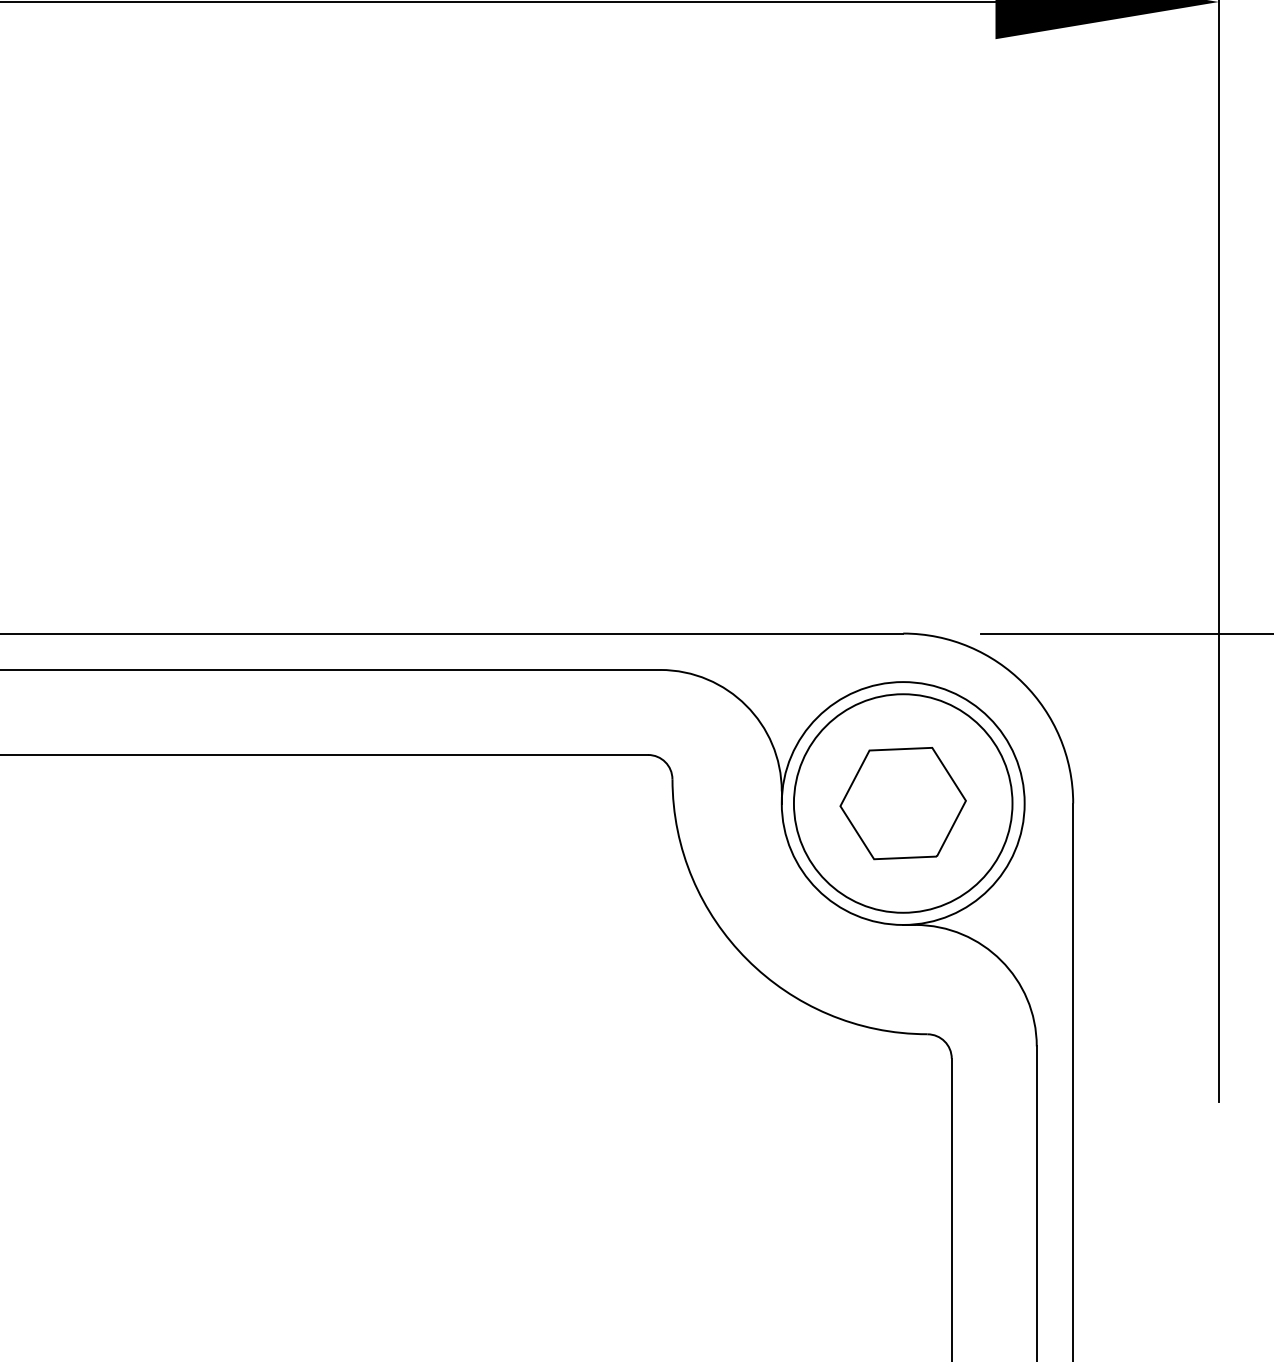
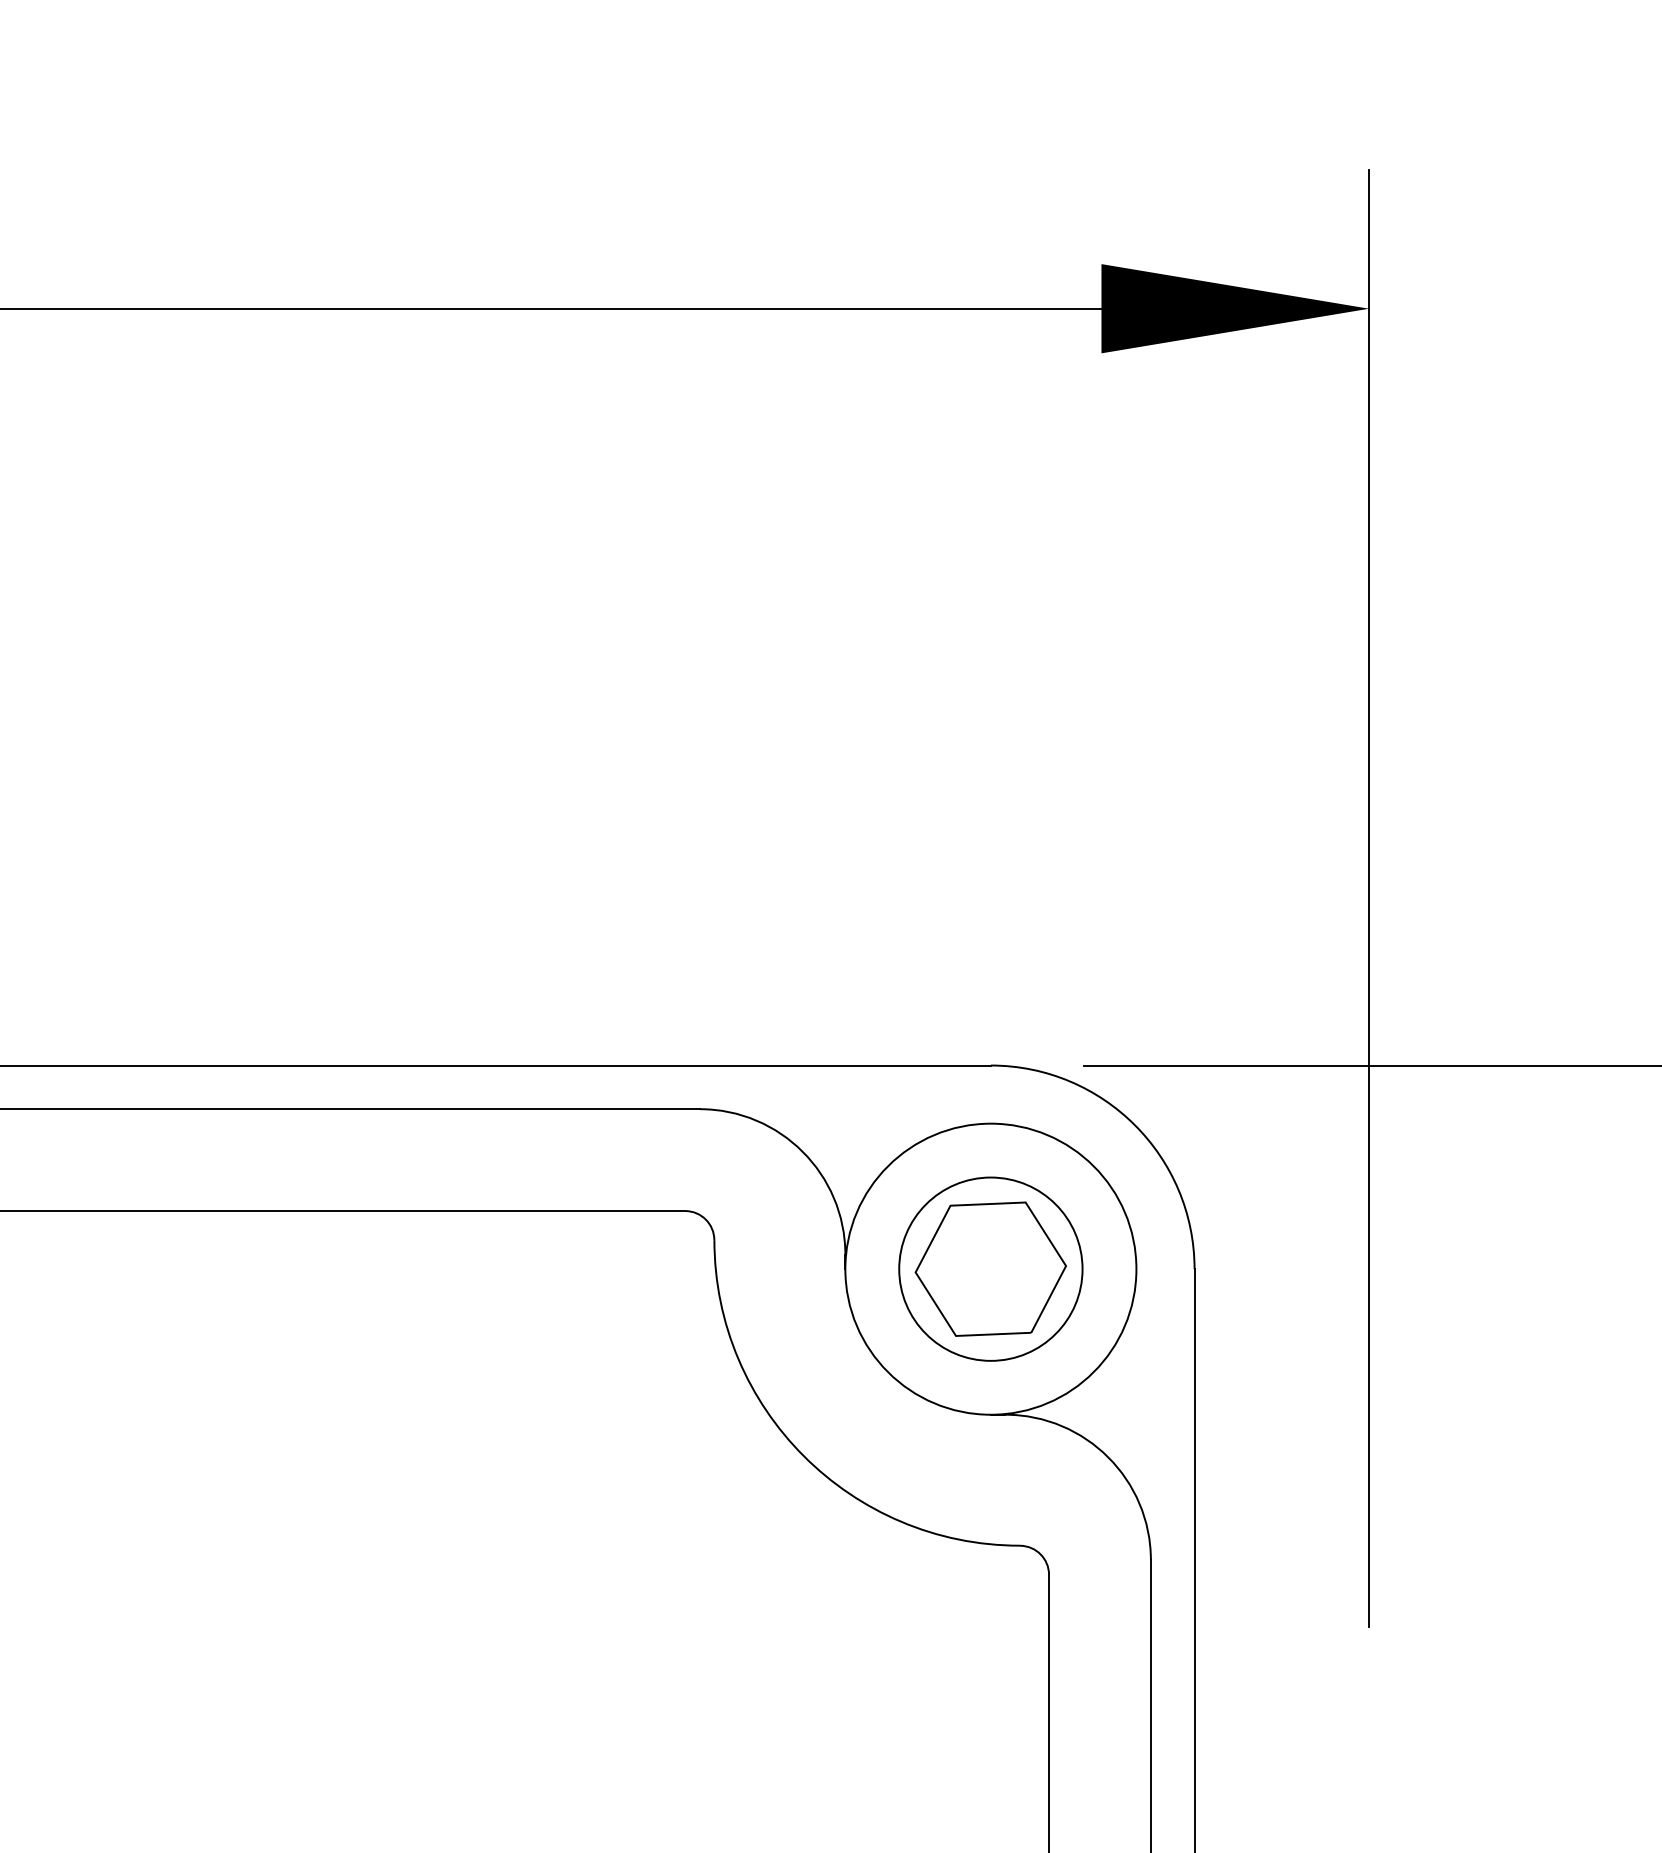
circle: (902, 803) -> (990, 1269), size x0.7

